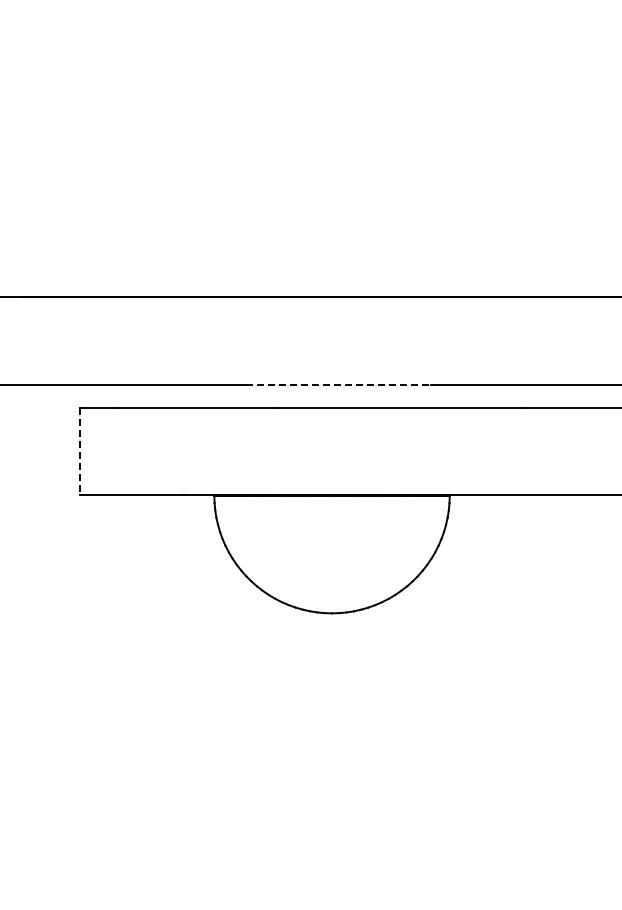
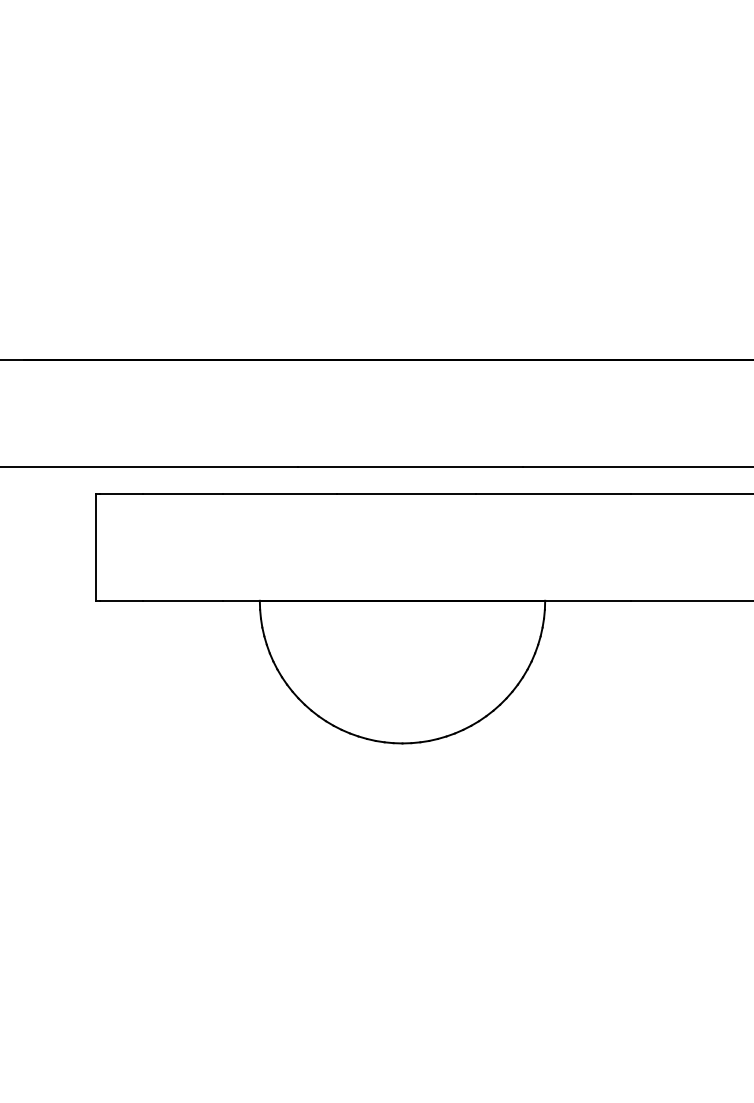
line: (338, 384) -> (410, 466), dashed -> solid
line: (79, 451) -> (96, 547), dashed -> solid

